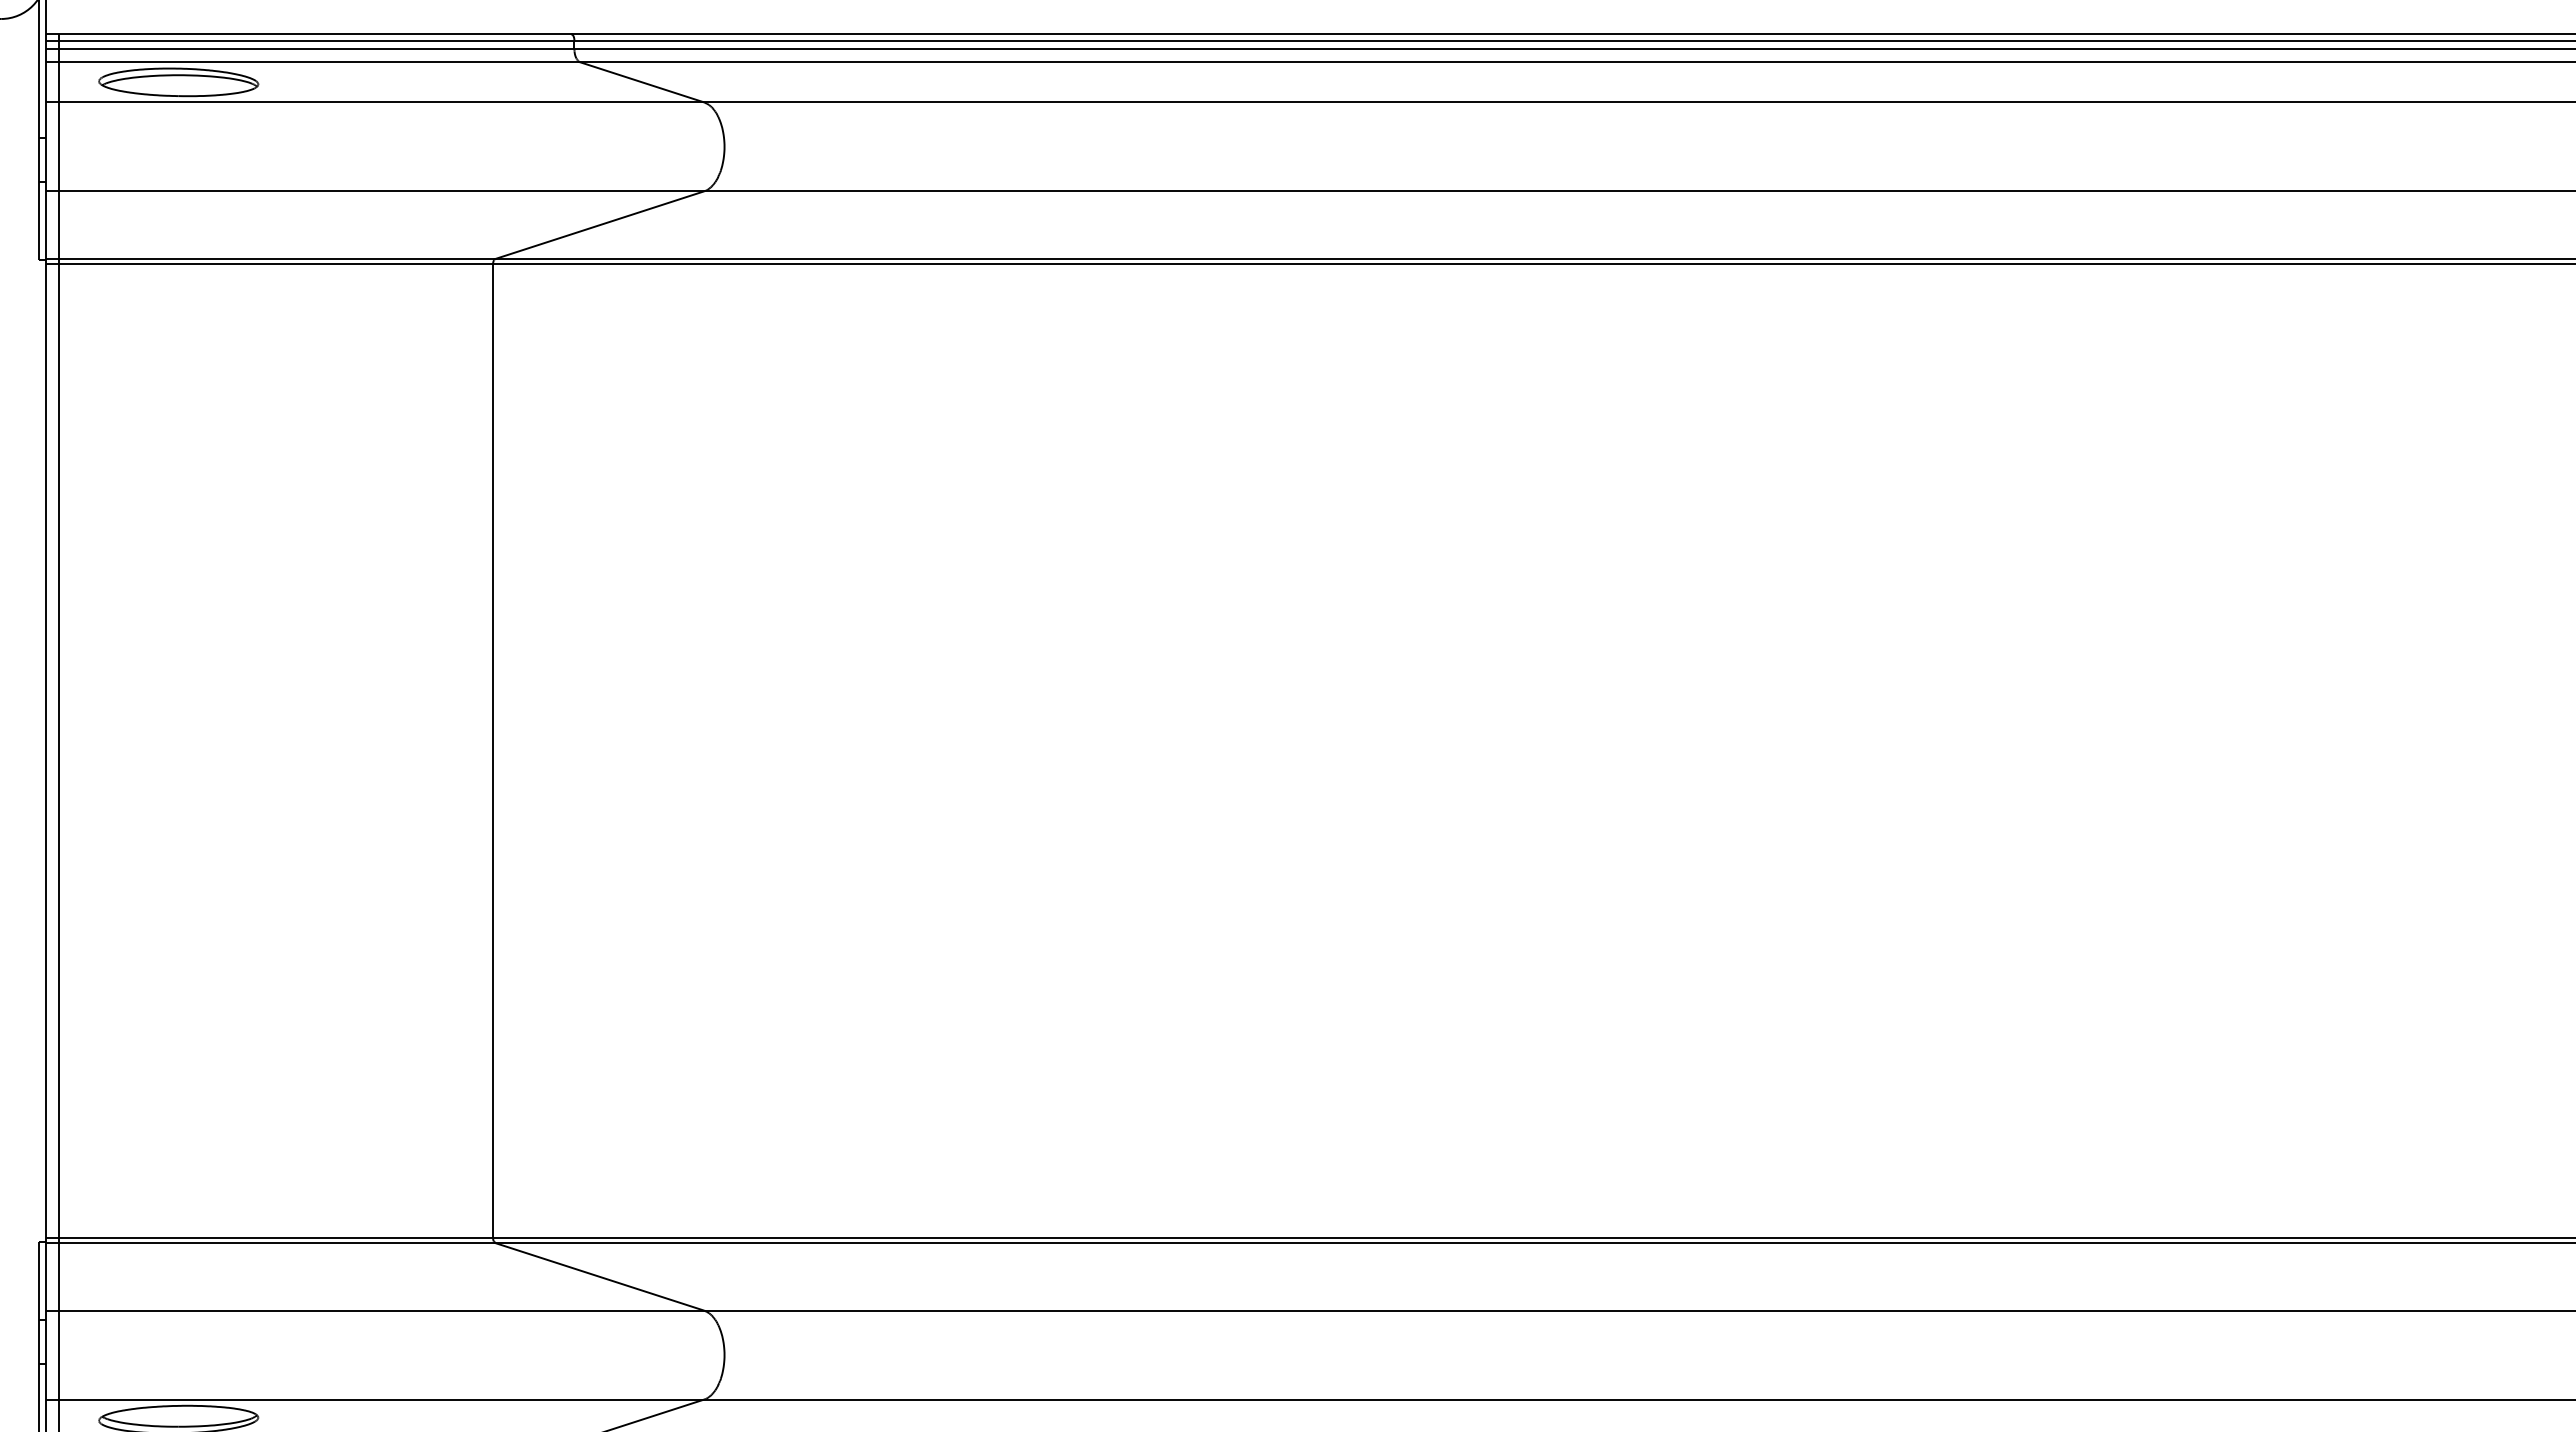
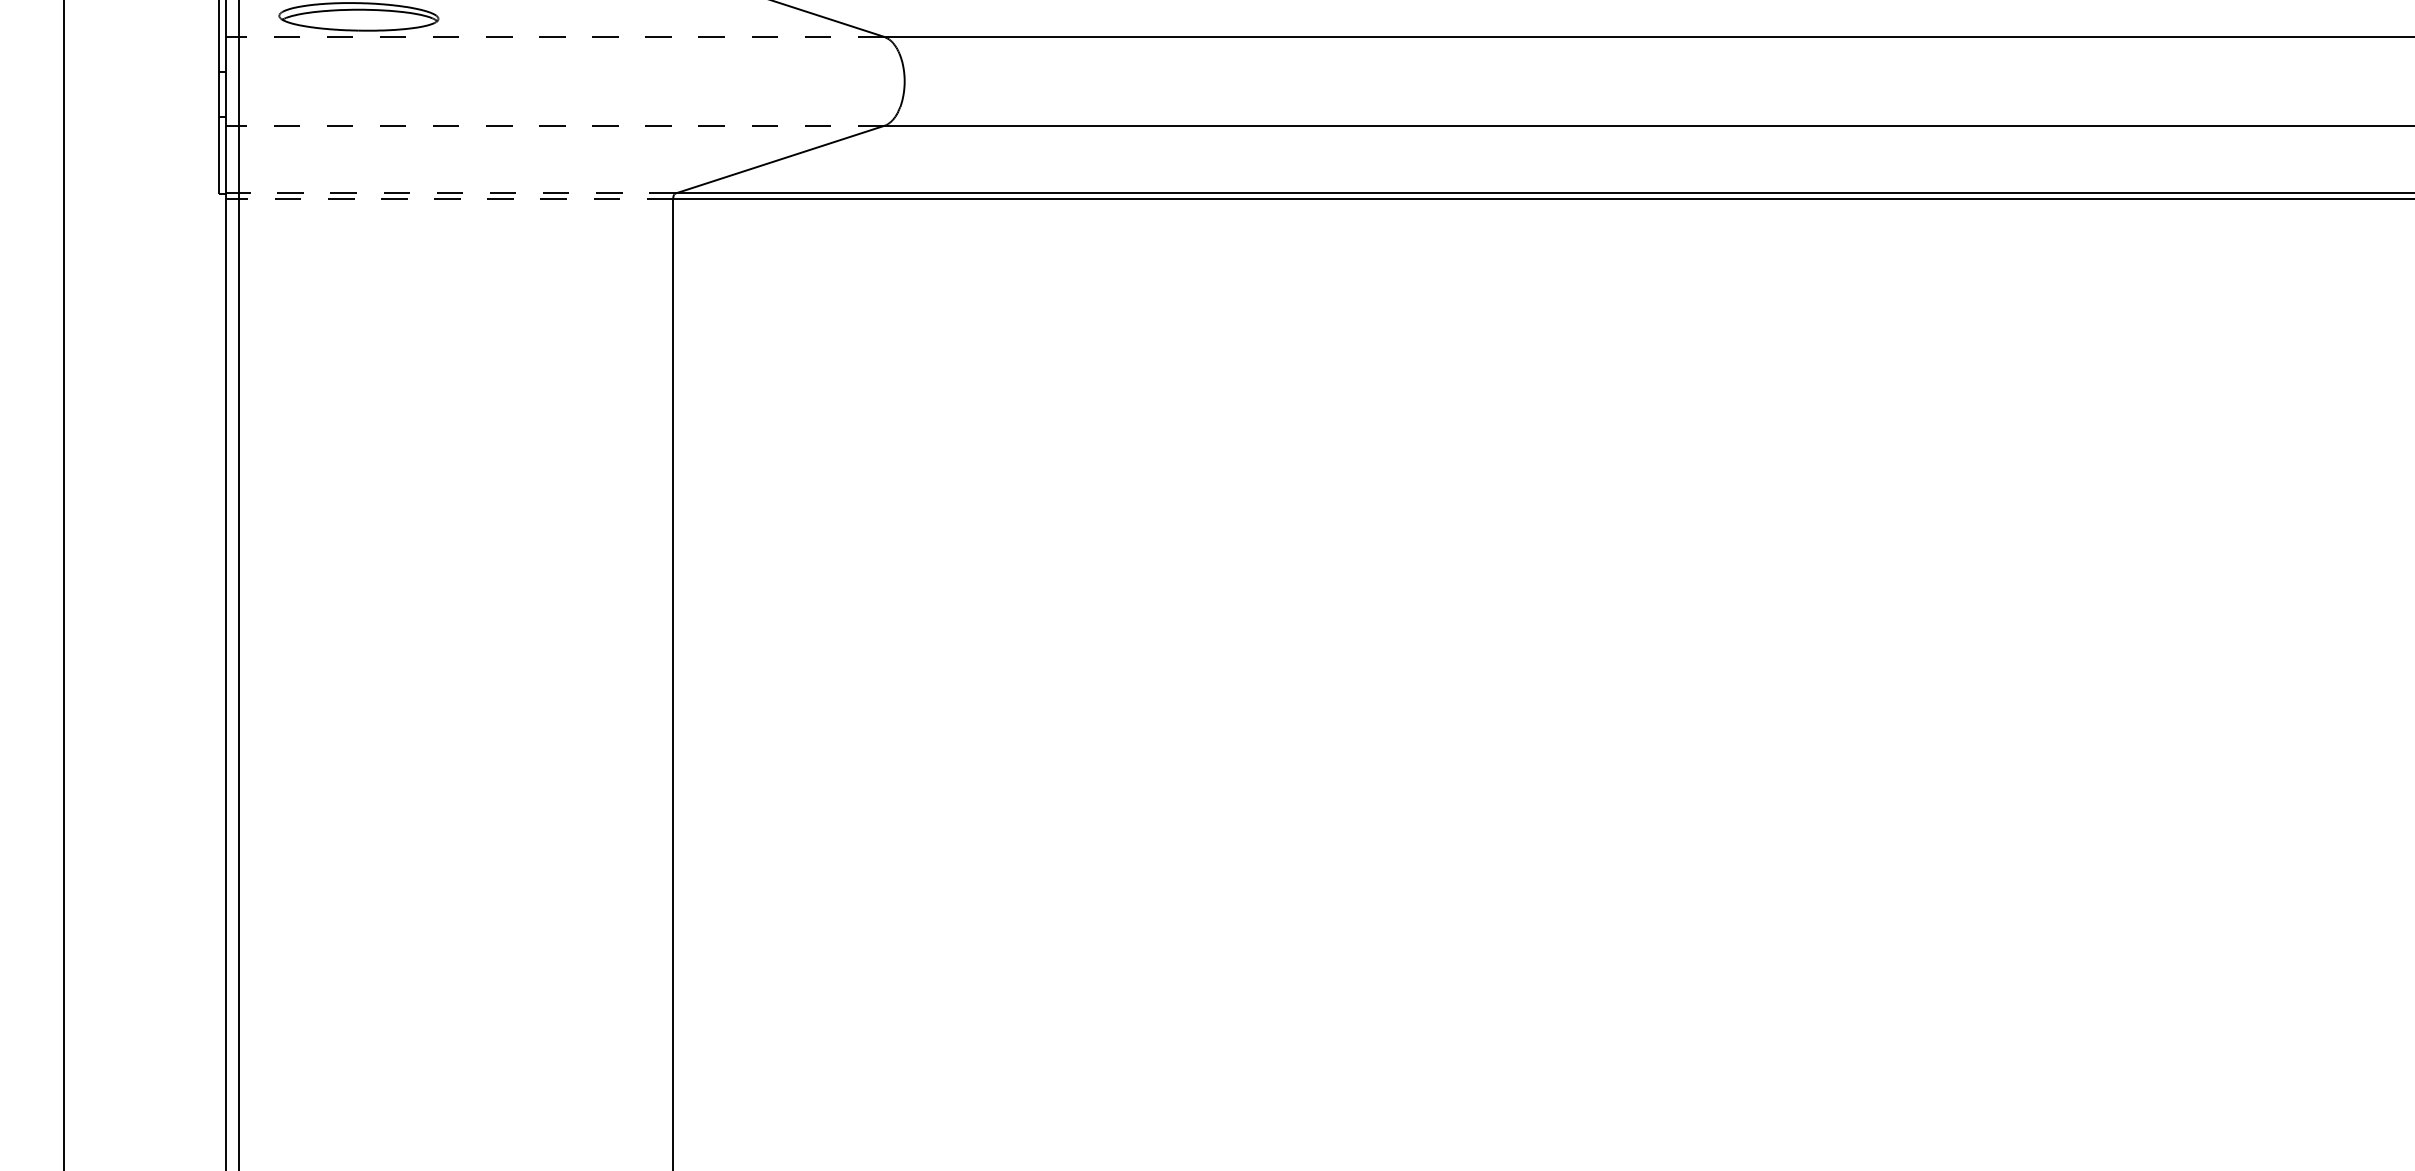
line: (381, 102) -> (561, 37), solid -> dashed
line: (381, 191) -> (561, 126), solid -> dashed
line: (276, 258) -> (456, 193), solid -> dashed
line: (276, 264) -> (456, 199), solid -> dashed

